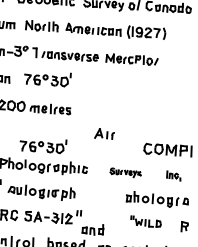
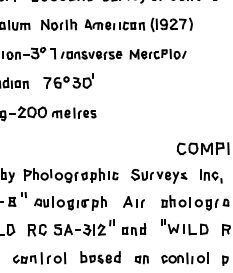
part: (104, 133) -> (133, 201), moved
part: (42, 145) -> (68, 152), removed
part: (125, 173) -> (159, 176), size x1.67
part: (174, 176) -> (211, 176), size x1.43
part: (145, 221) -> (184, 227), size x1.43
part: (93, 229) -> (134, 229), moved

